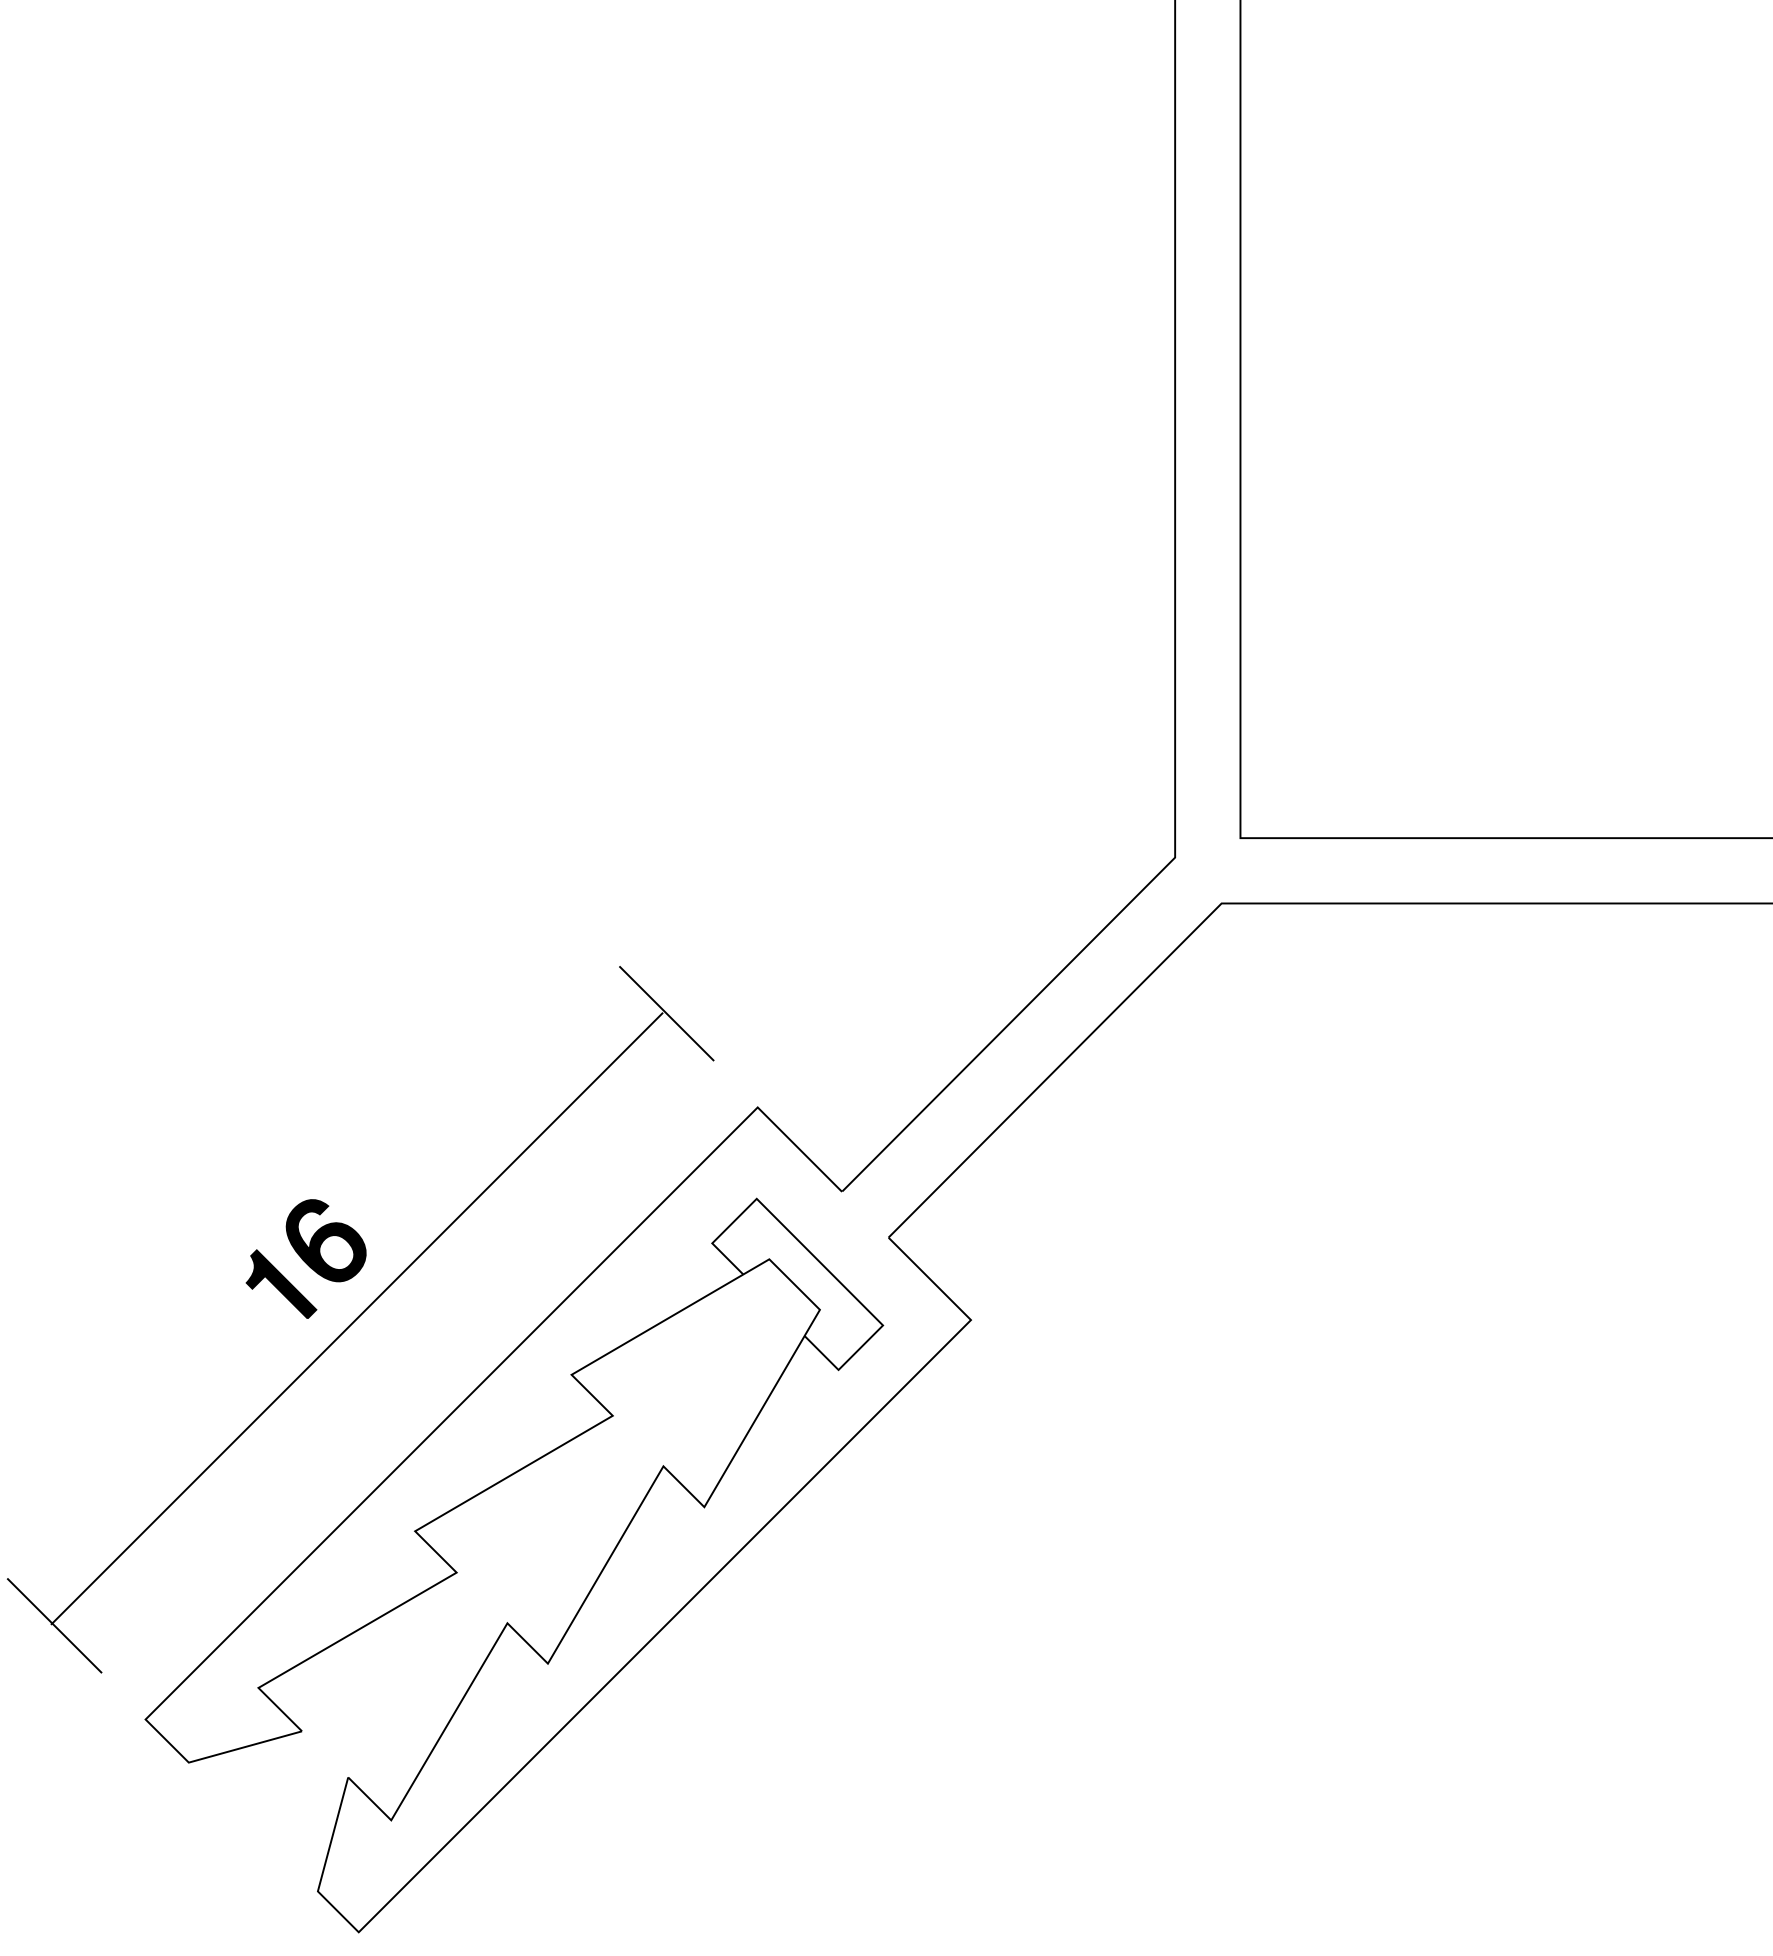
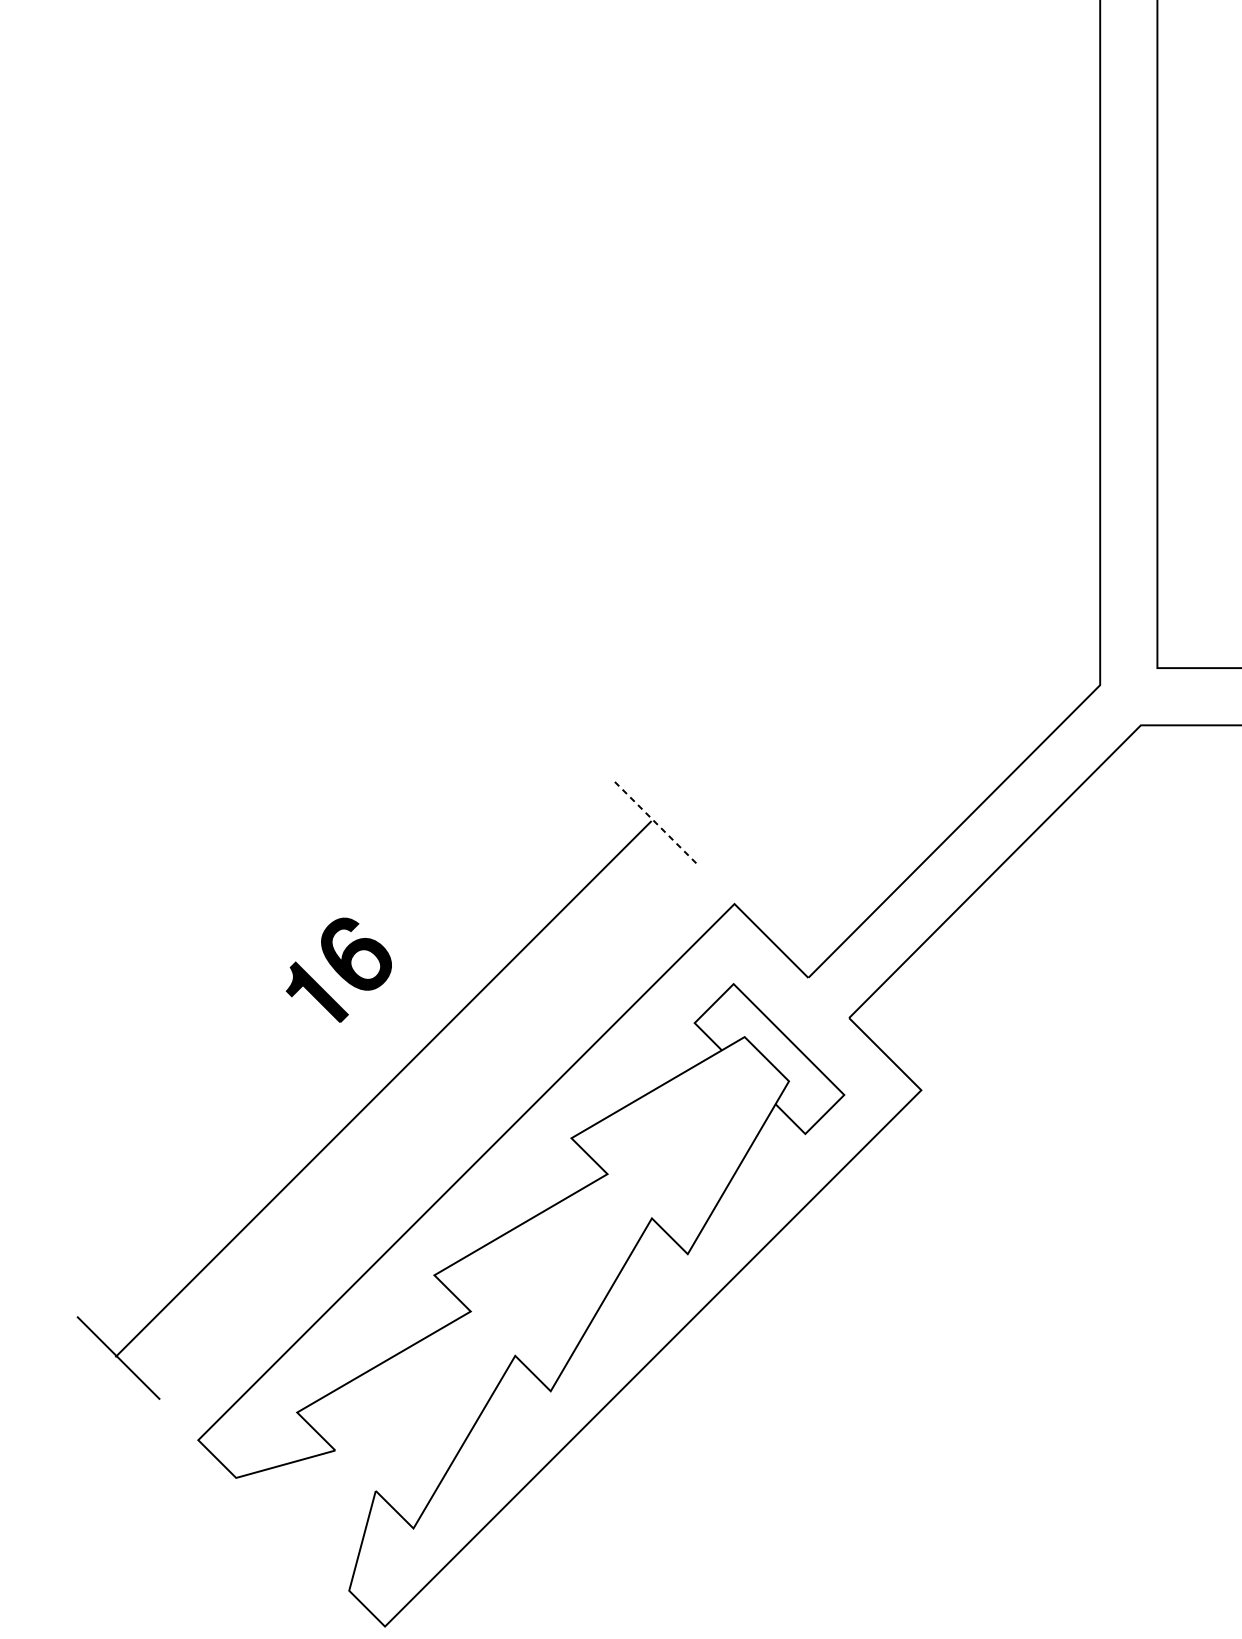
line: (666, 1013) -> (654, 821), solid -> dashed
part: (305, 1258) -> (338, 969), moved

